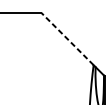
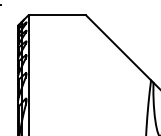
line: (67, 38) -> (118, 47), dashed -> solid

